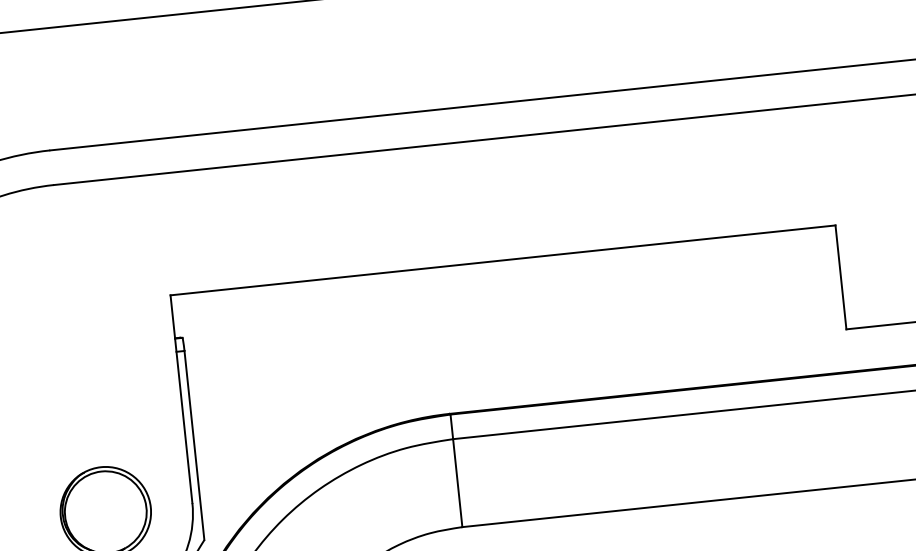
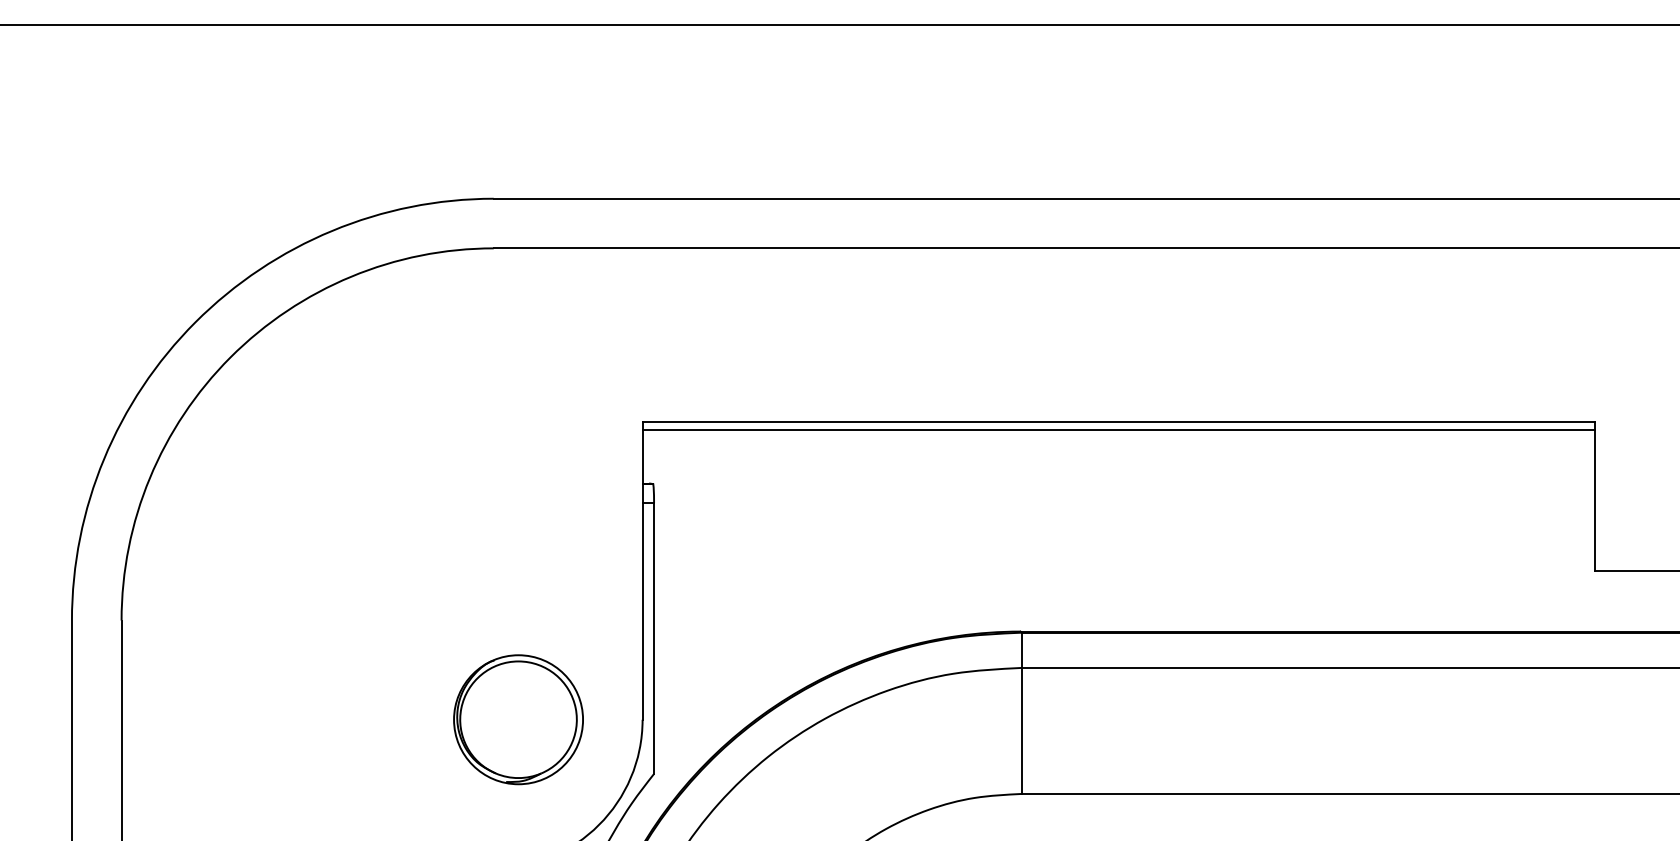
line: (503, 266) -> (1118, 430), added

